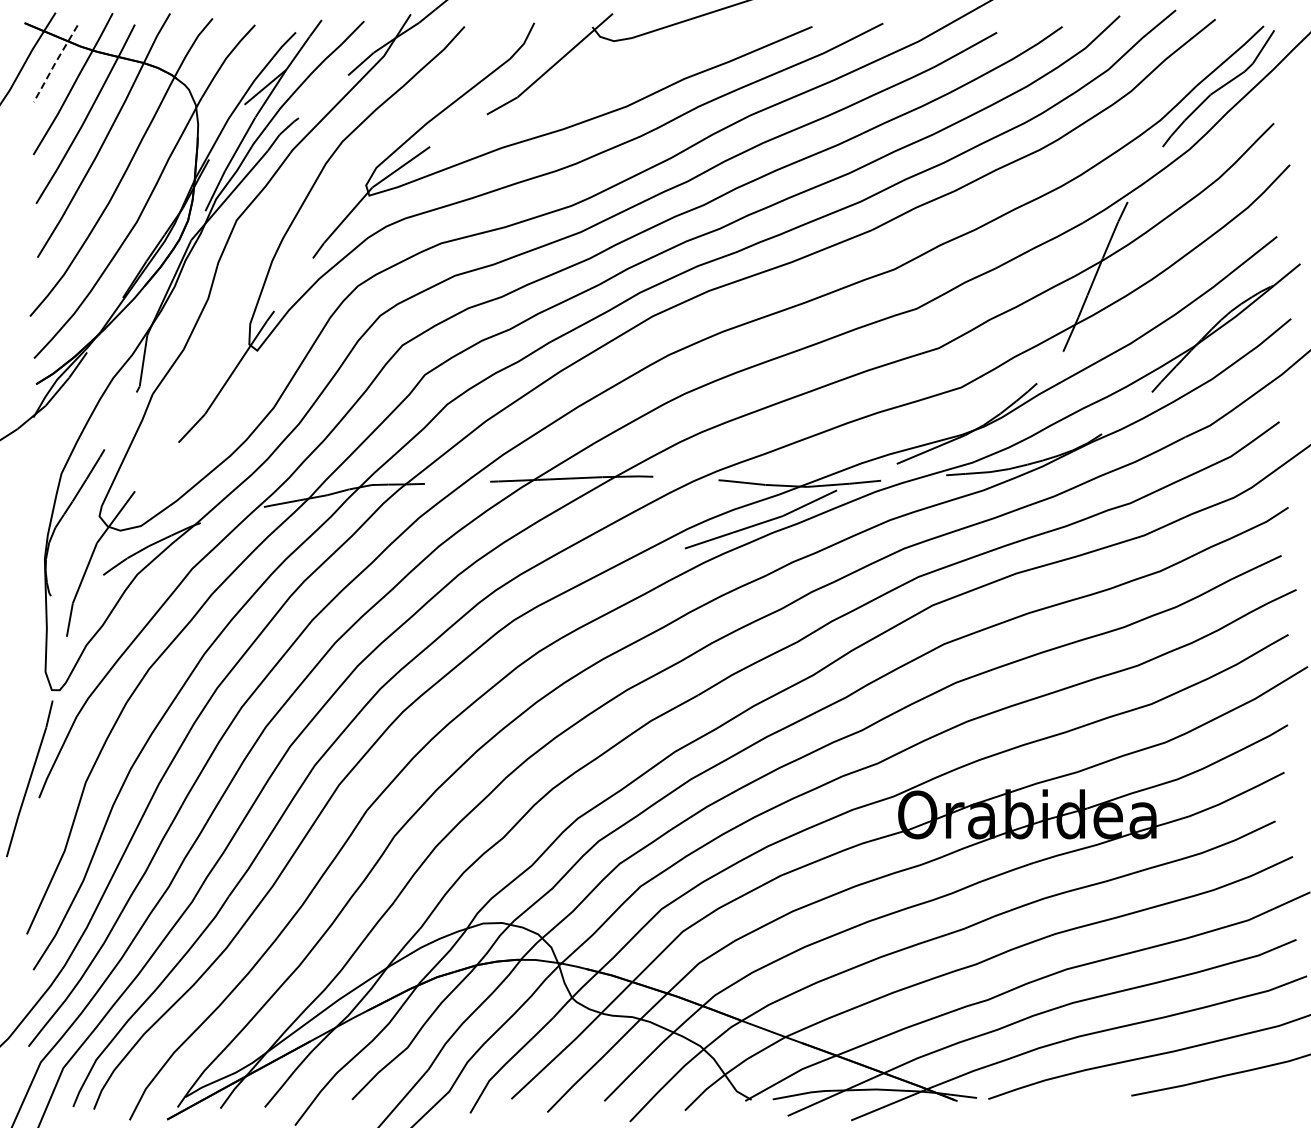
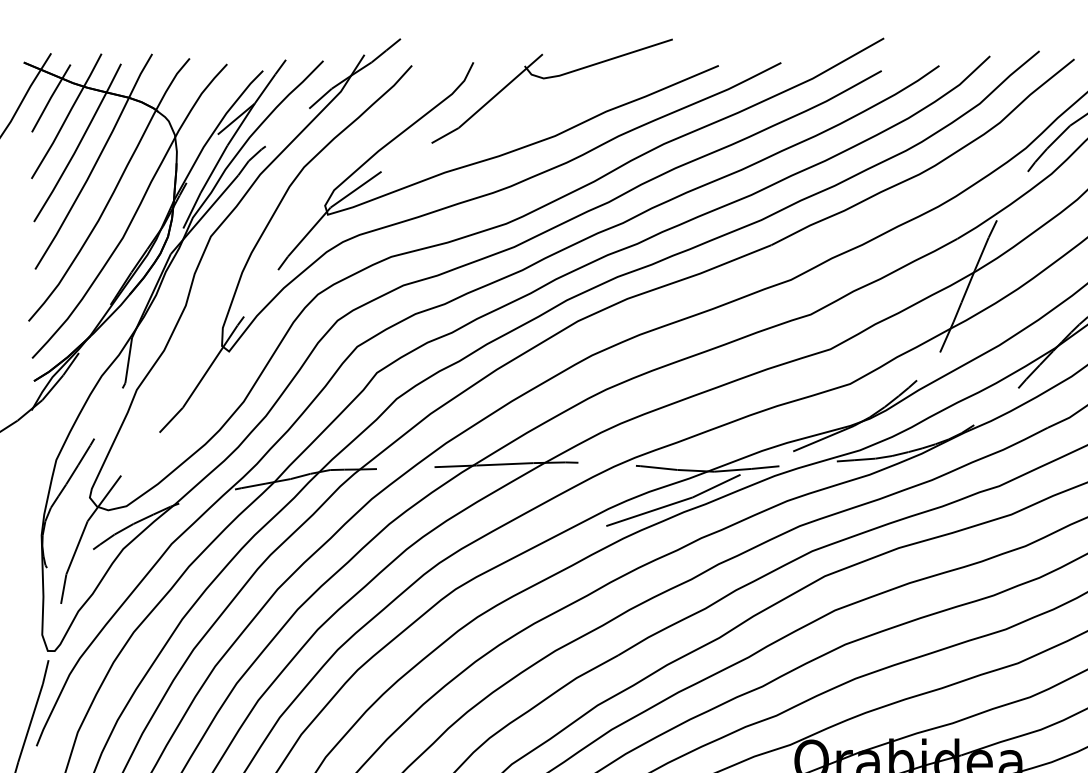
line: (55, 63) -> (51, 98), dashed -> solid

